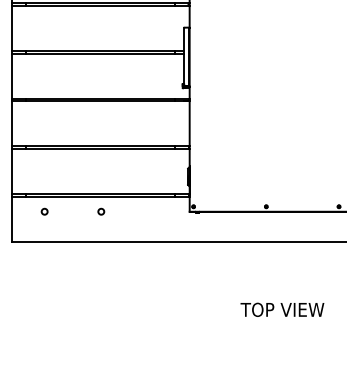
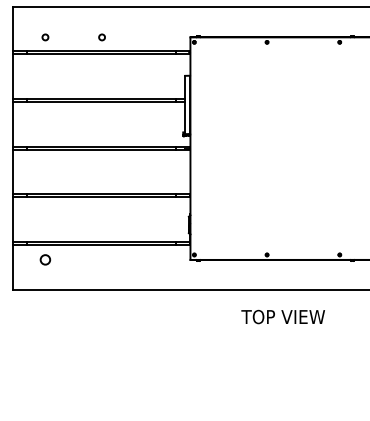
circle: (44, 211) -> (45, 259), size x1.6
circle: (100, 211) -> (101, 259), removed
text: (281, 309) -> (282, 316), moved

